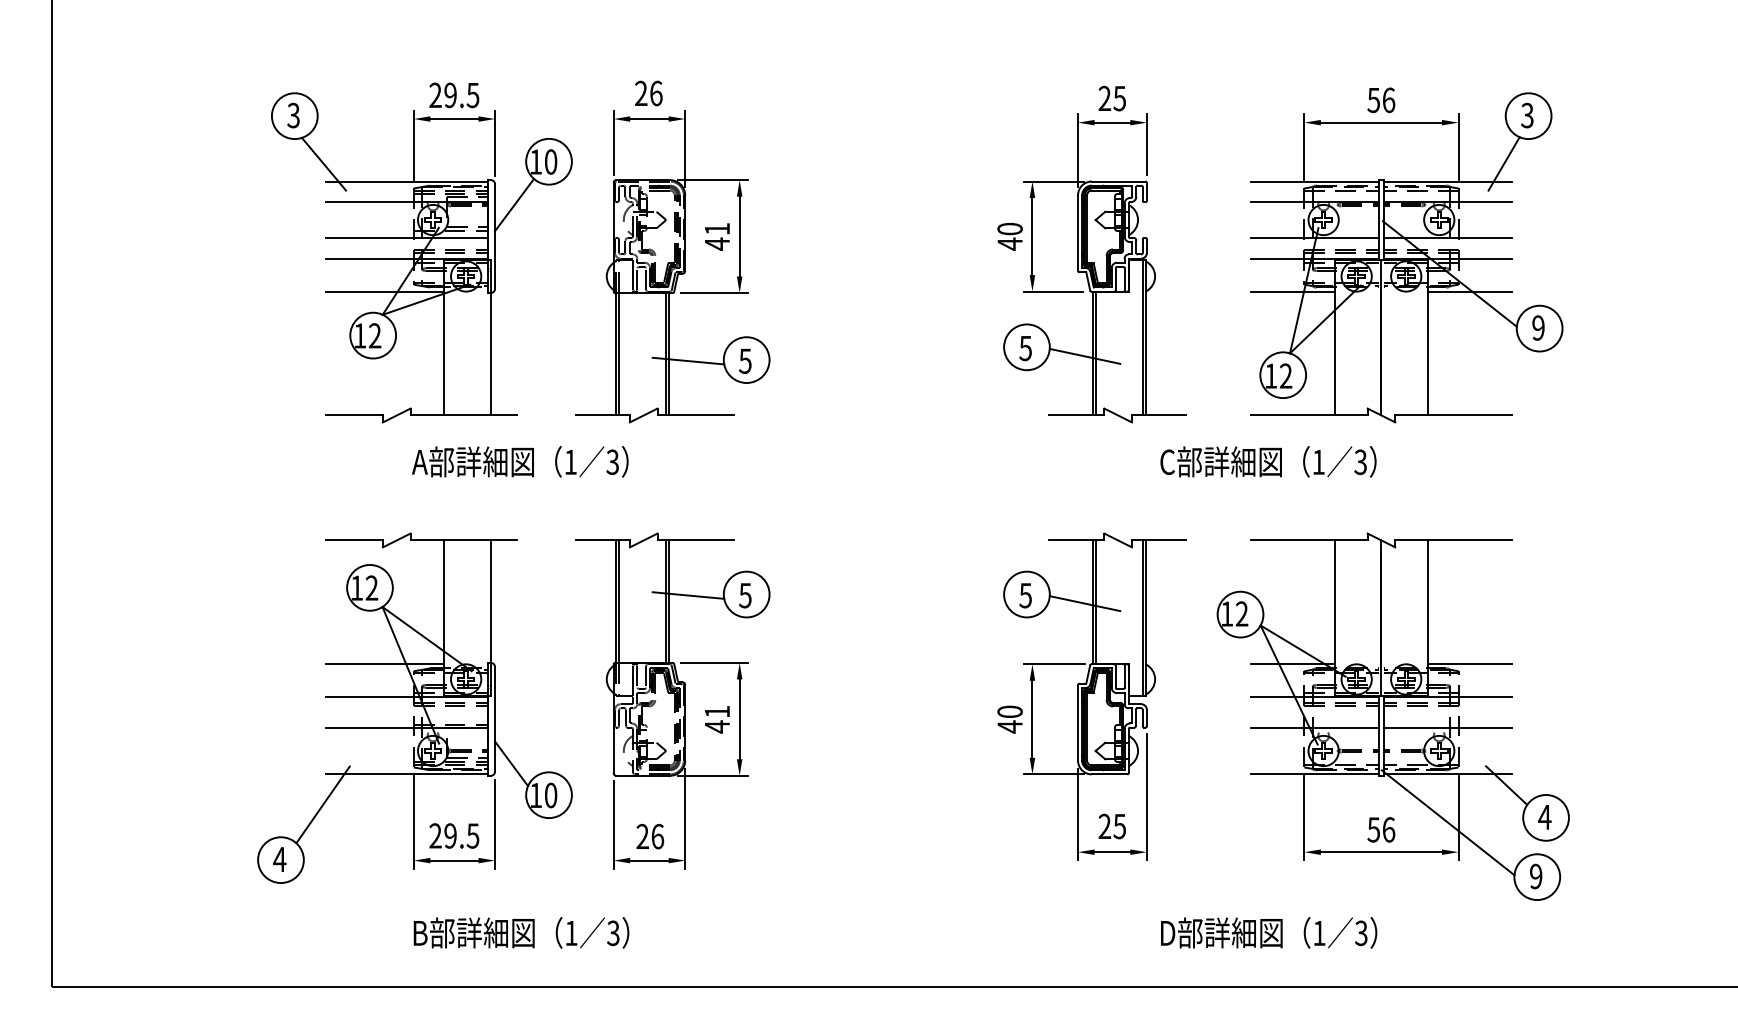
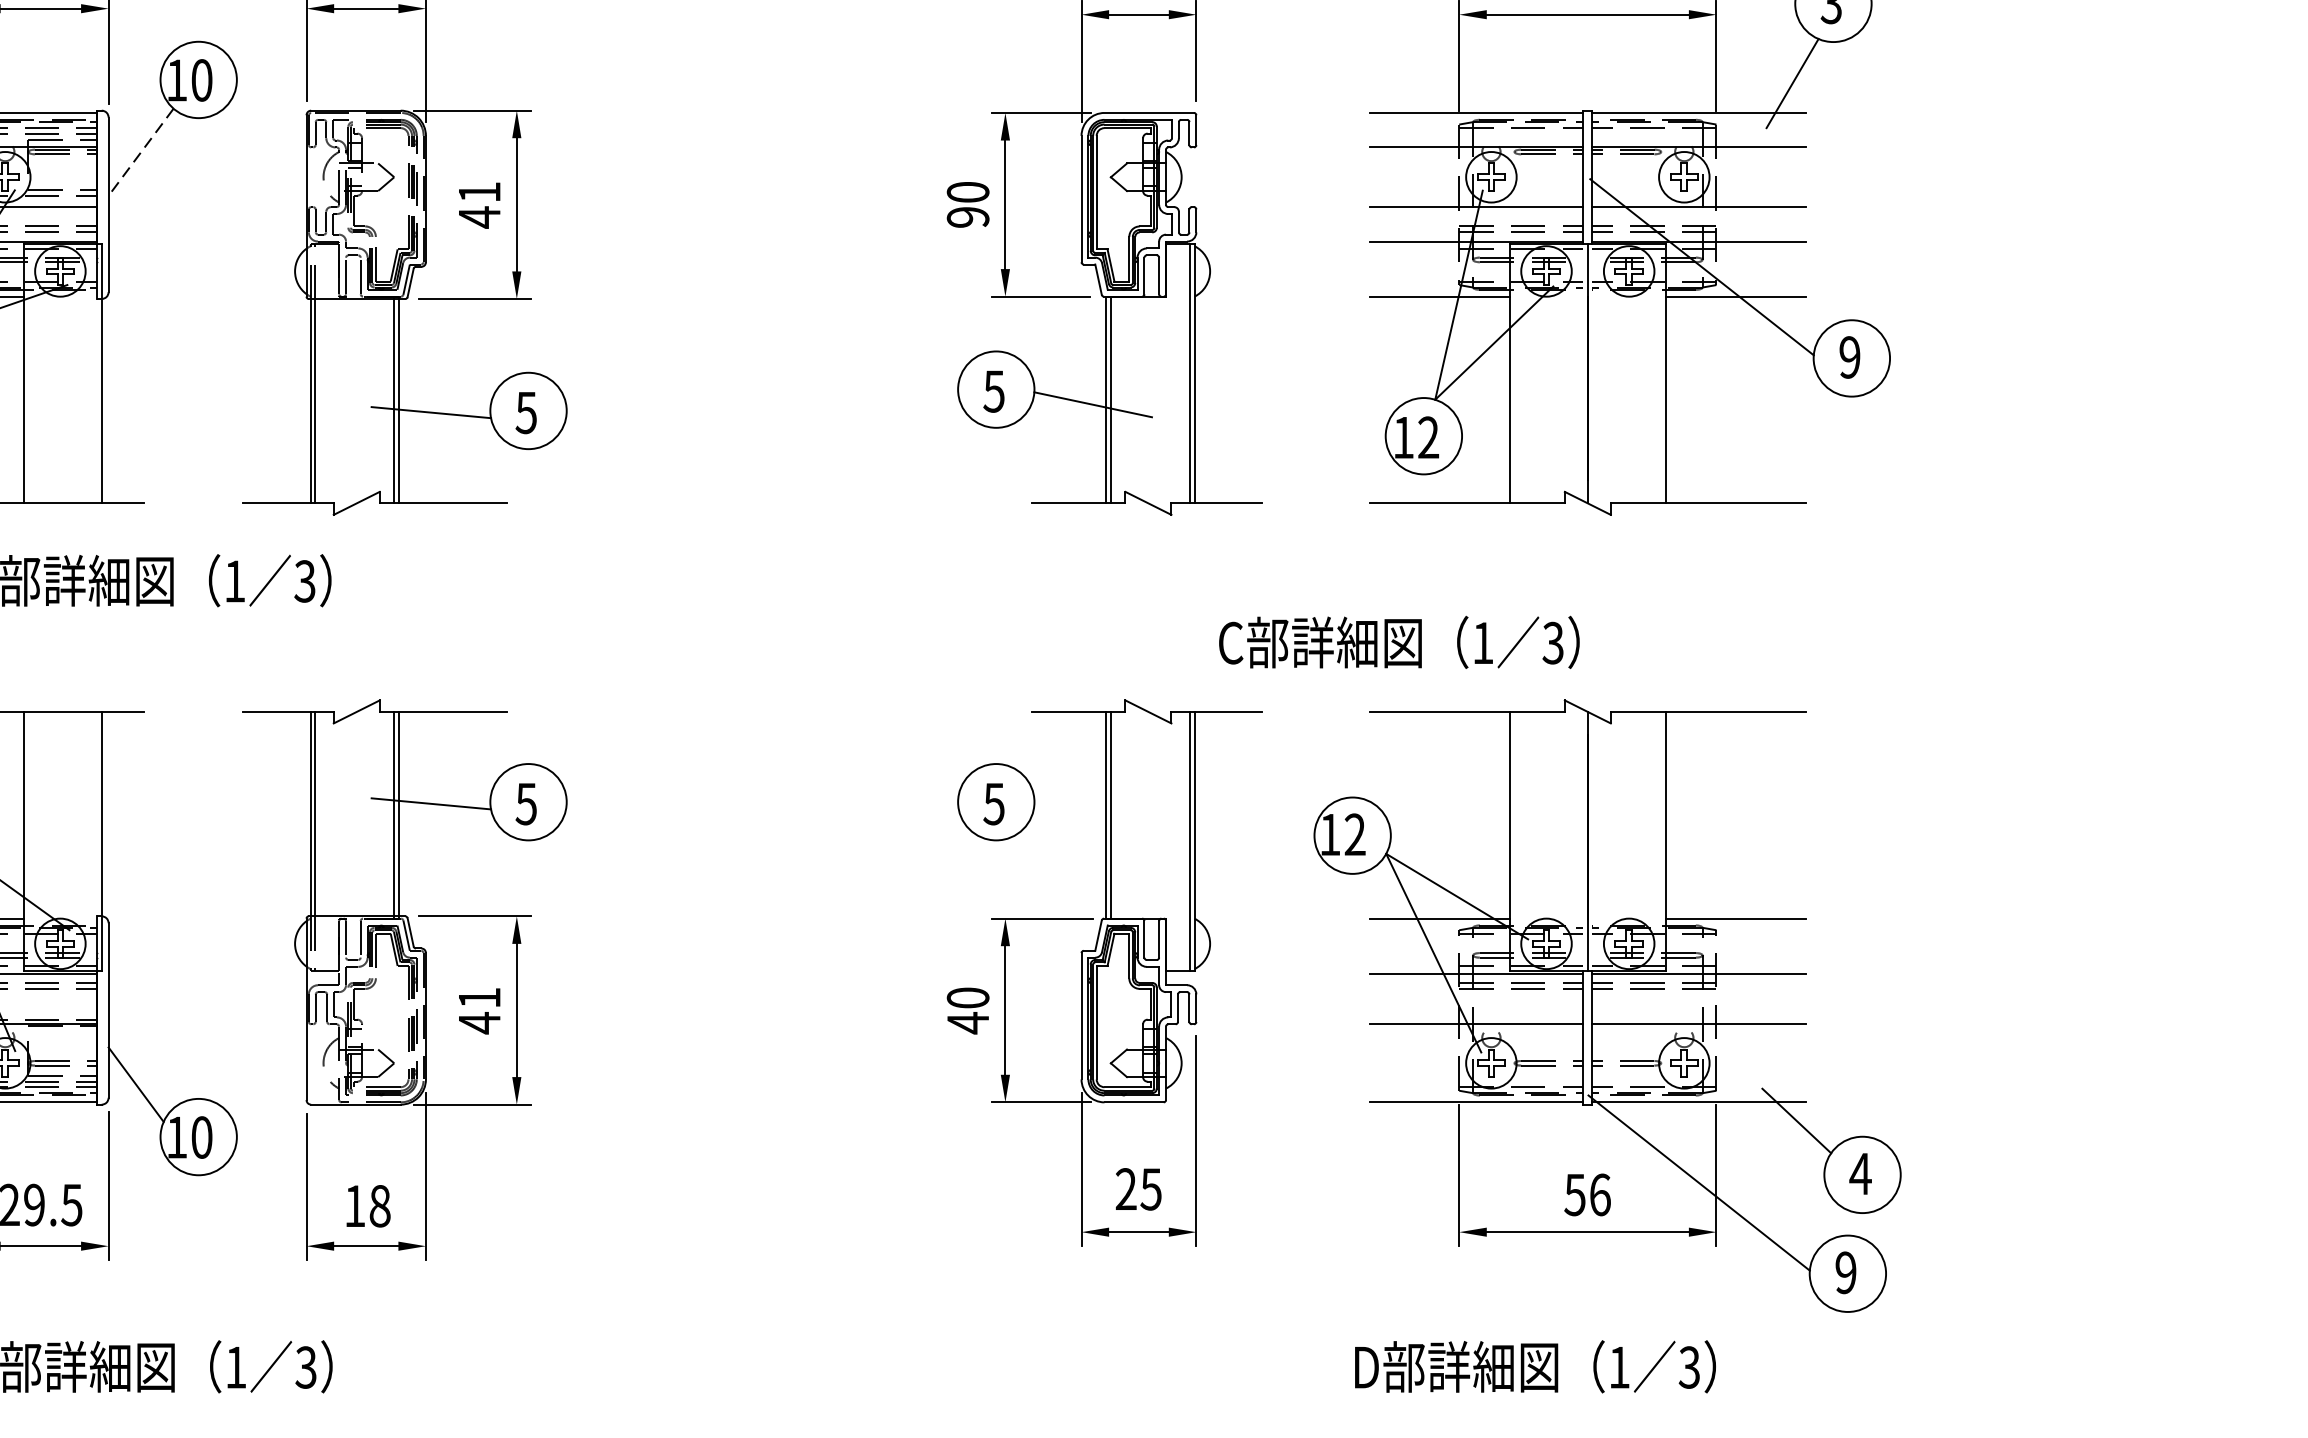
line: (514, 205) -> (141, 152), solid -> dashed
text: (1009, 243) -> (967, 216), 40 -> 90
text: (1268, 461) -> (1399, 641), moved
line: (1084, 603) -> (1092, 817), removed
text: (650, 836) -> (368, 1205), 26 -> 18
text: (1269, 932) -> (1536, 1366), moved

